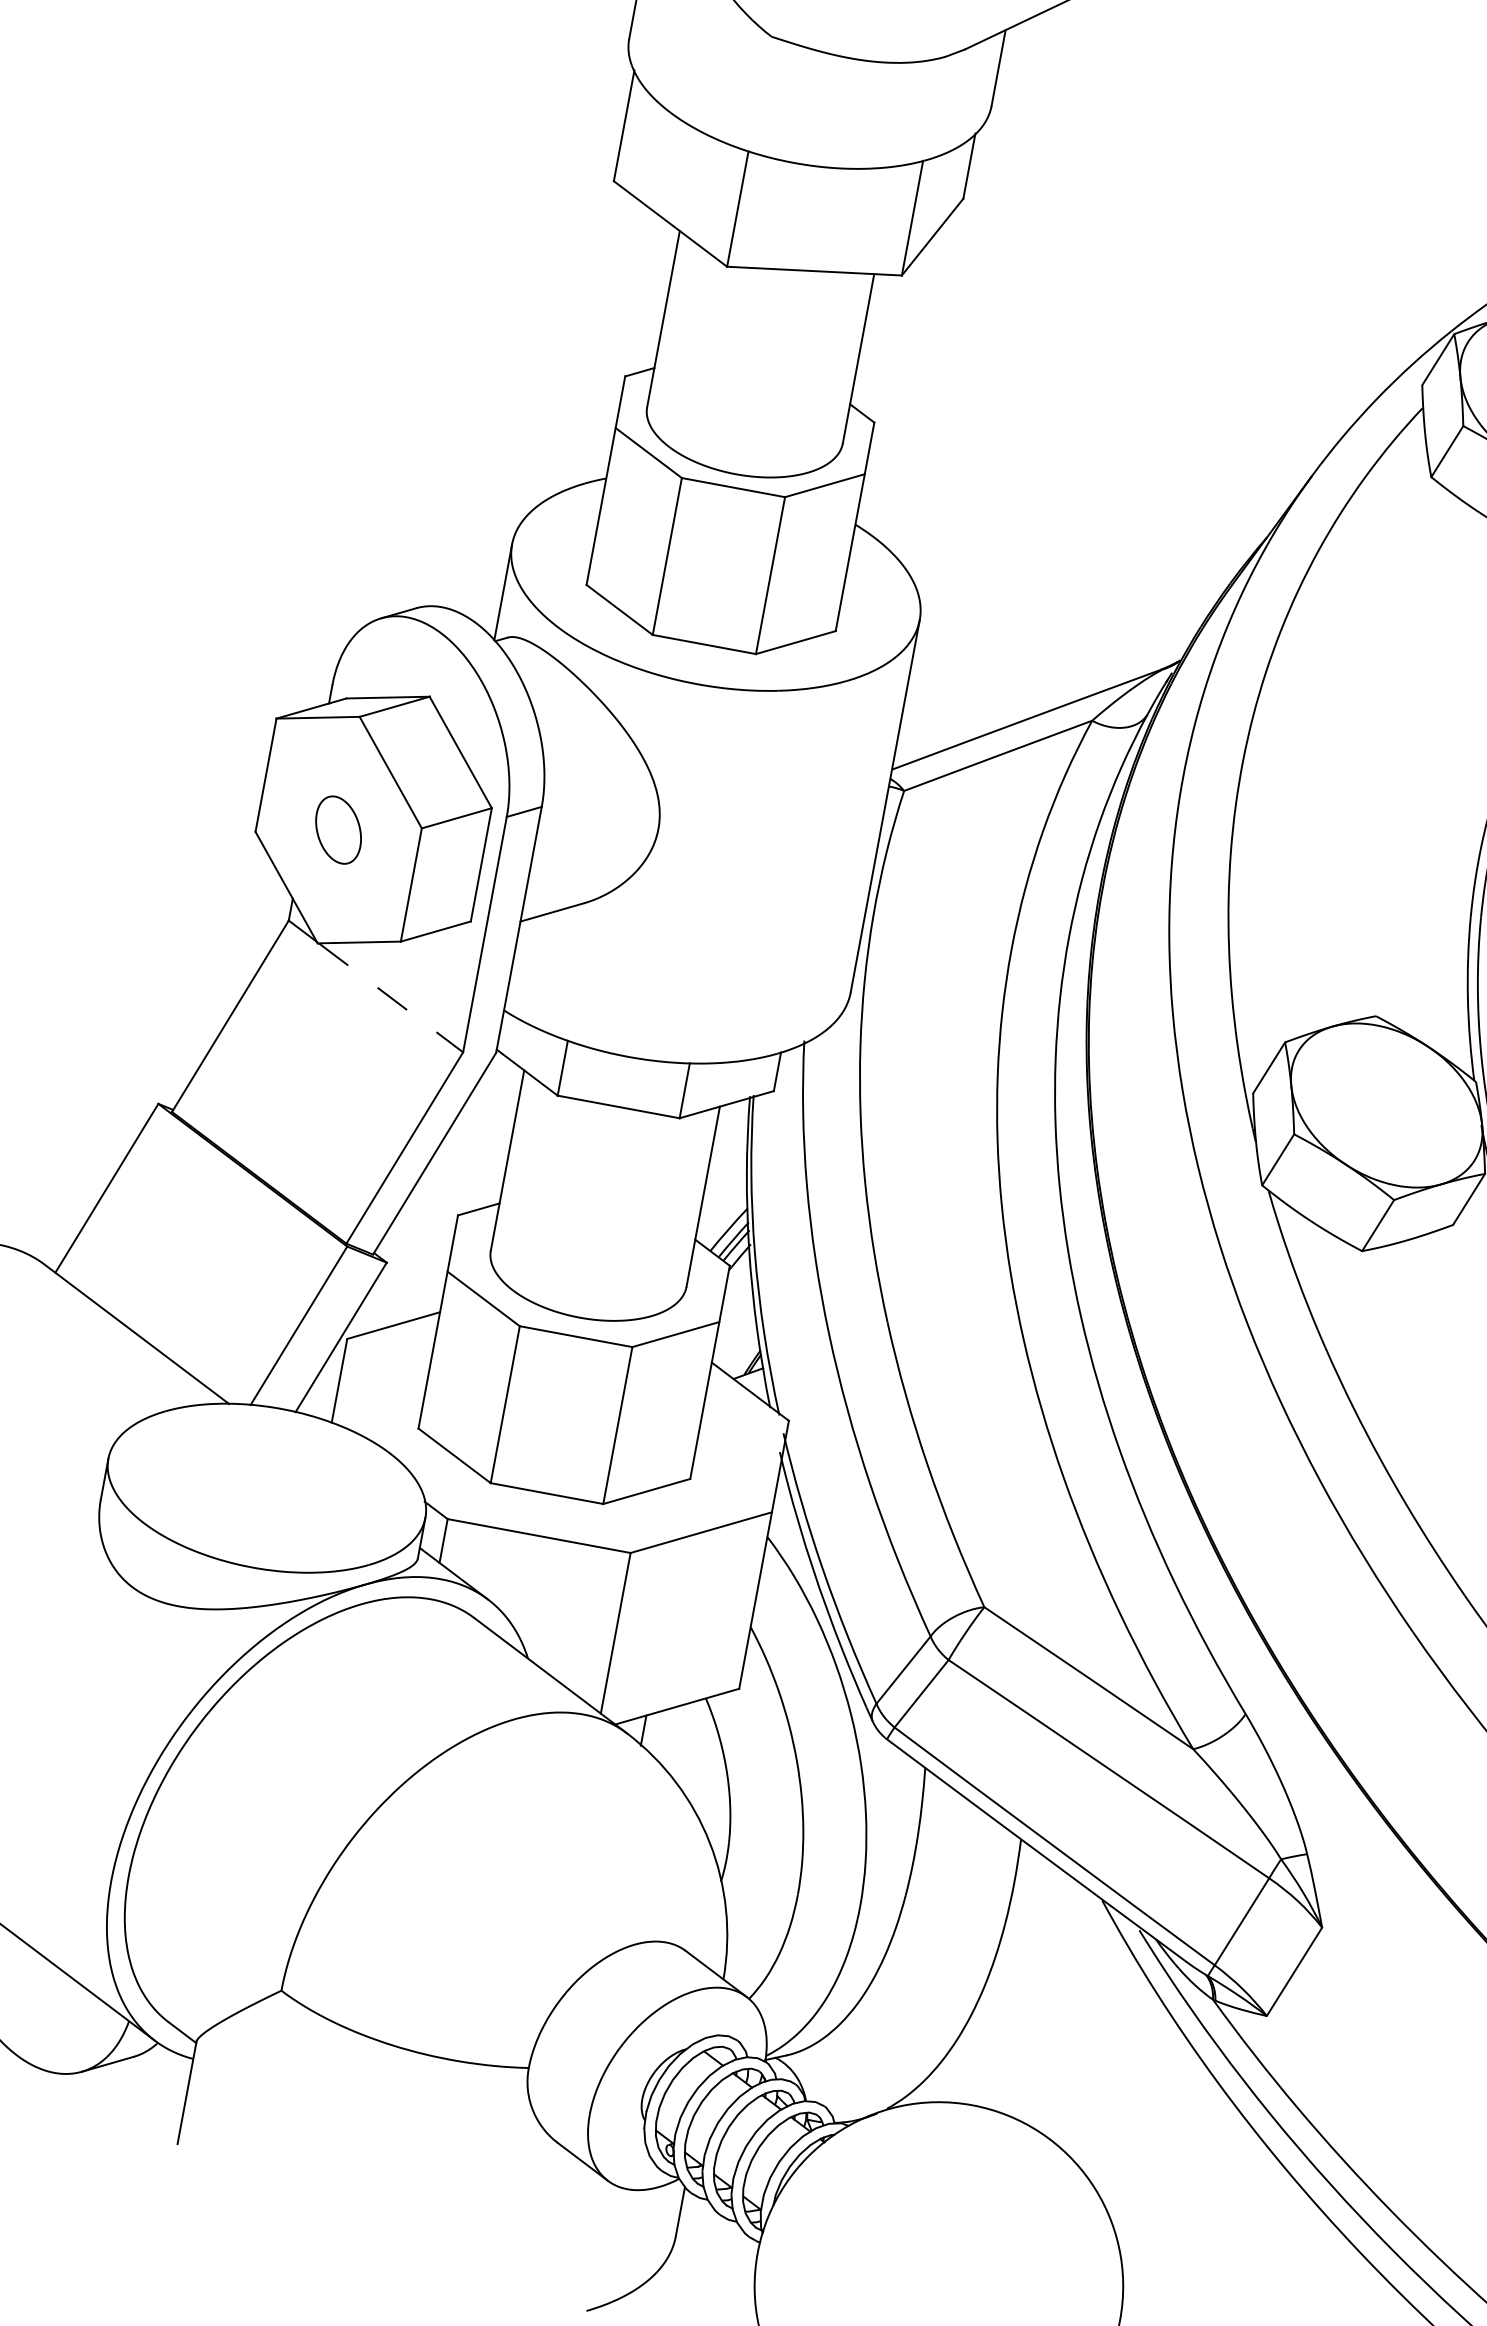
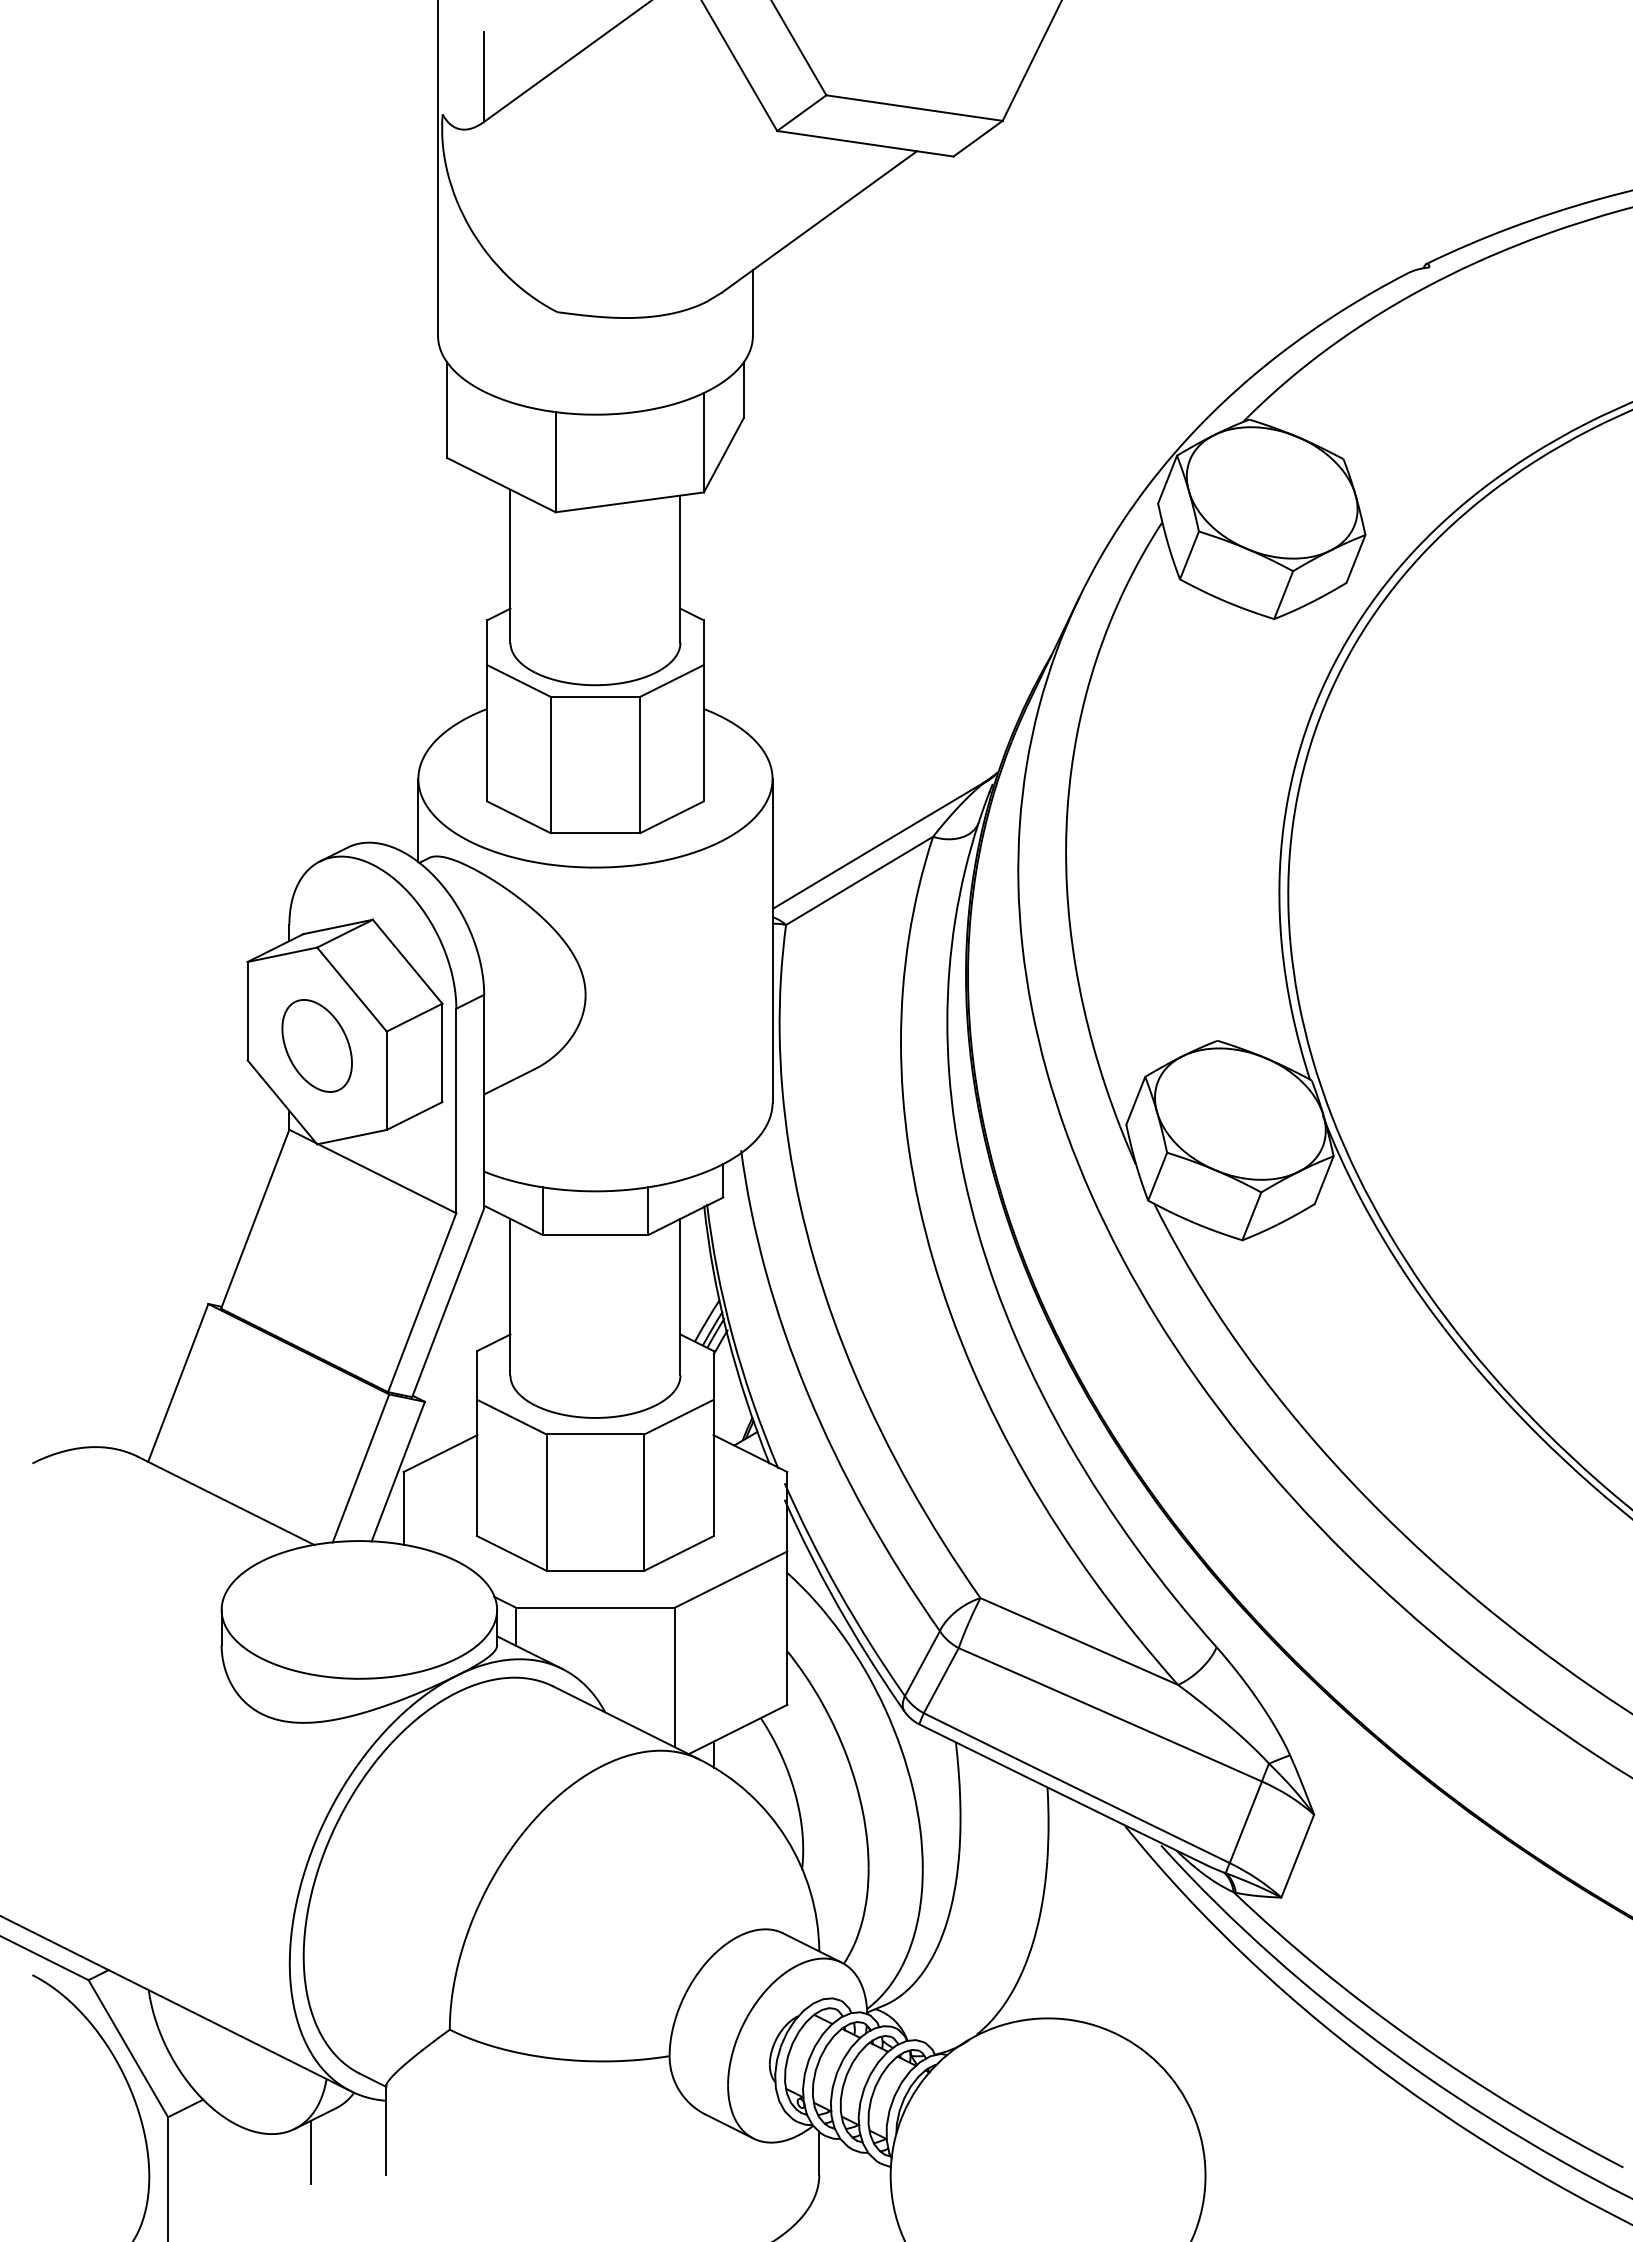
part: (337, 829) -> (316, 1045), size x1.67
line: (391, 997) -> (387, 1178), dashed -> solid
line: (95, 2101) -> (310, 2151), added

